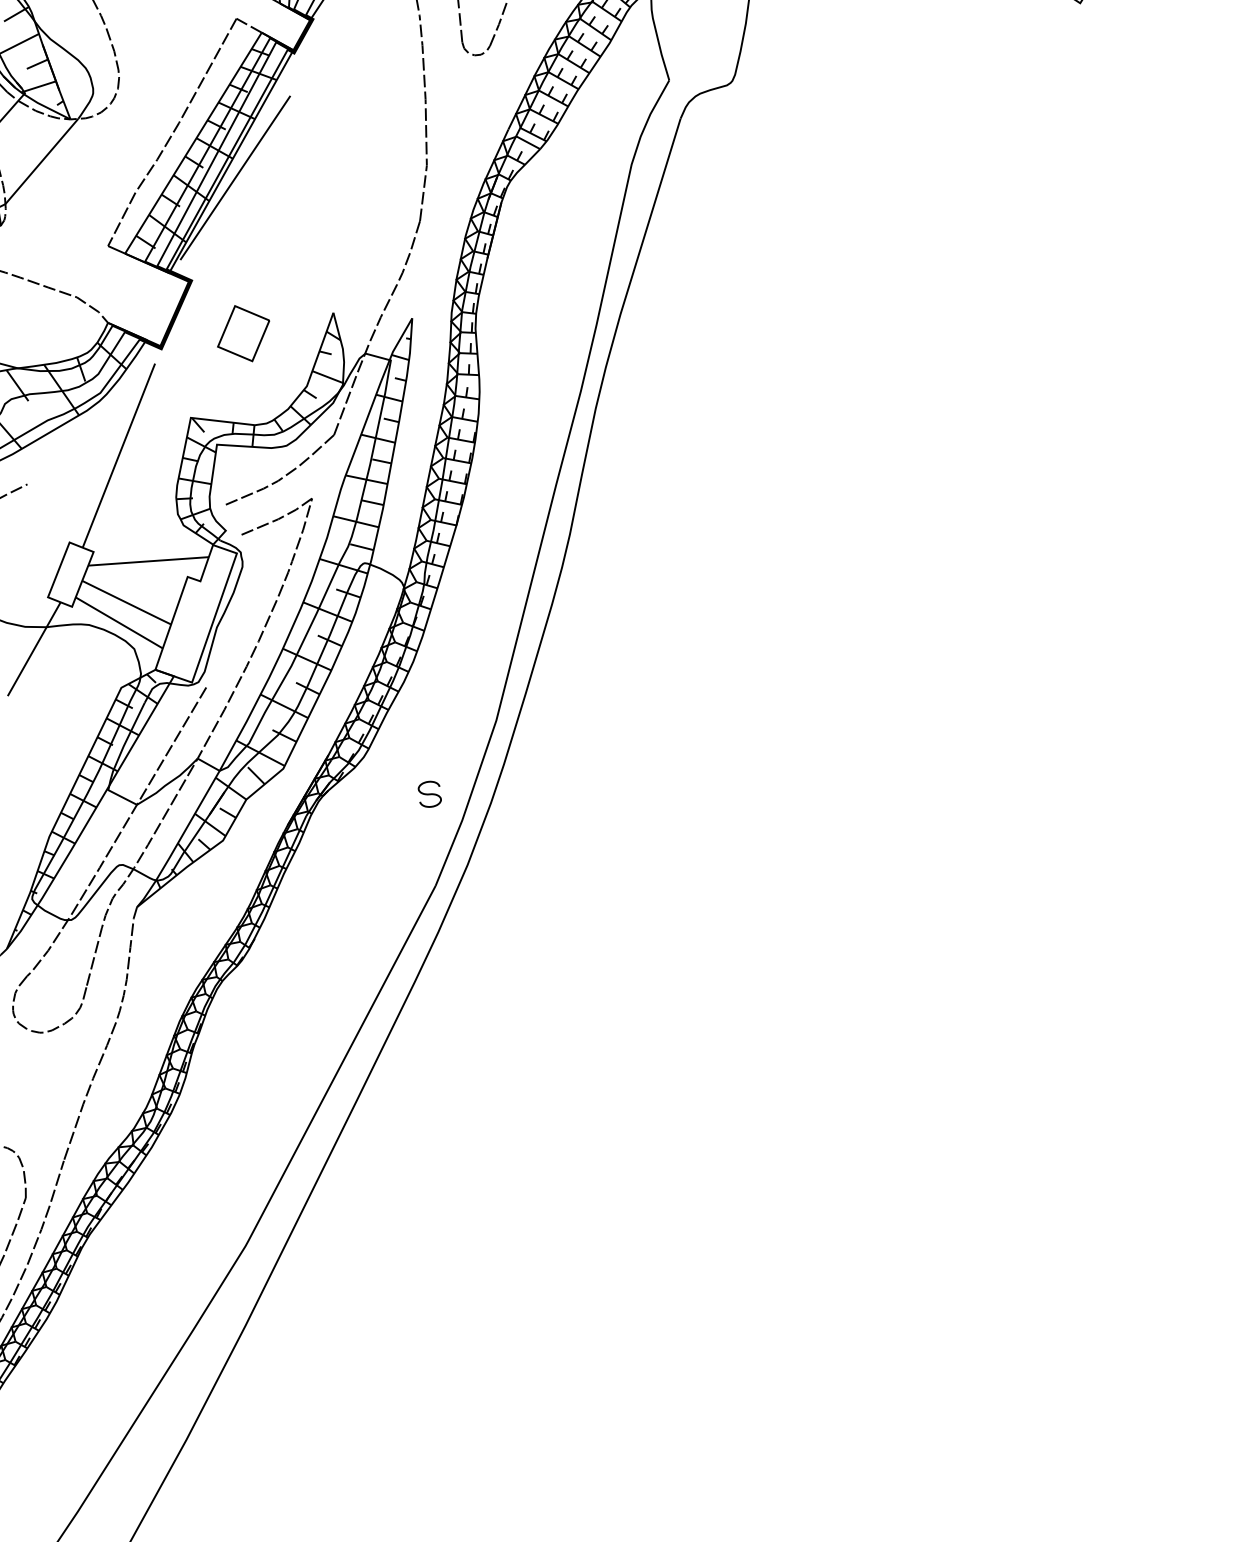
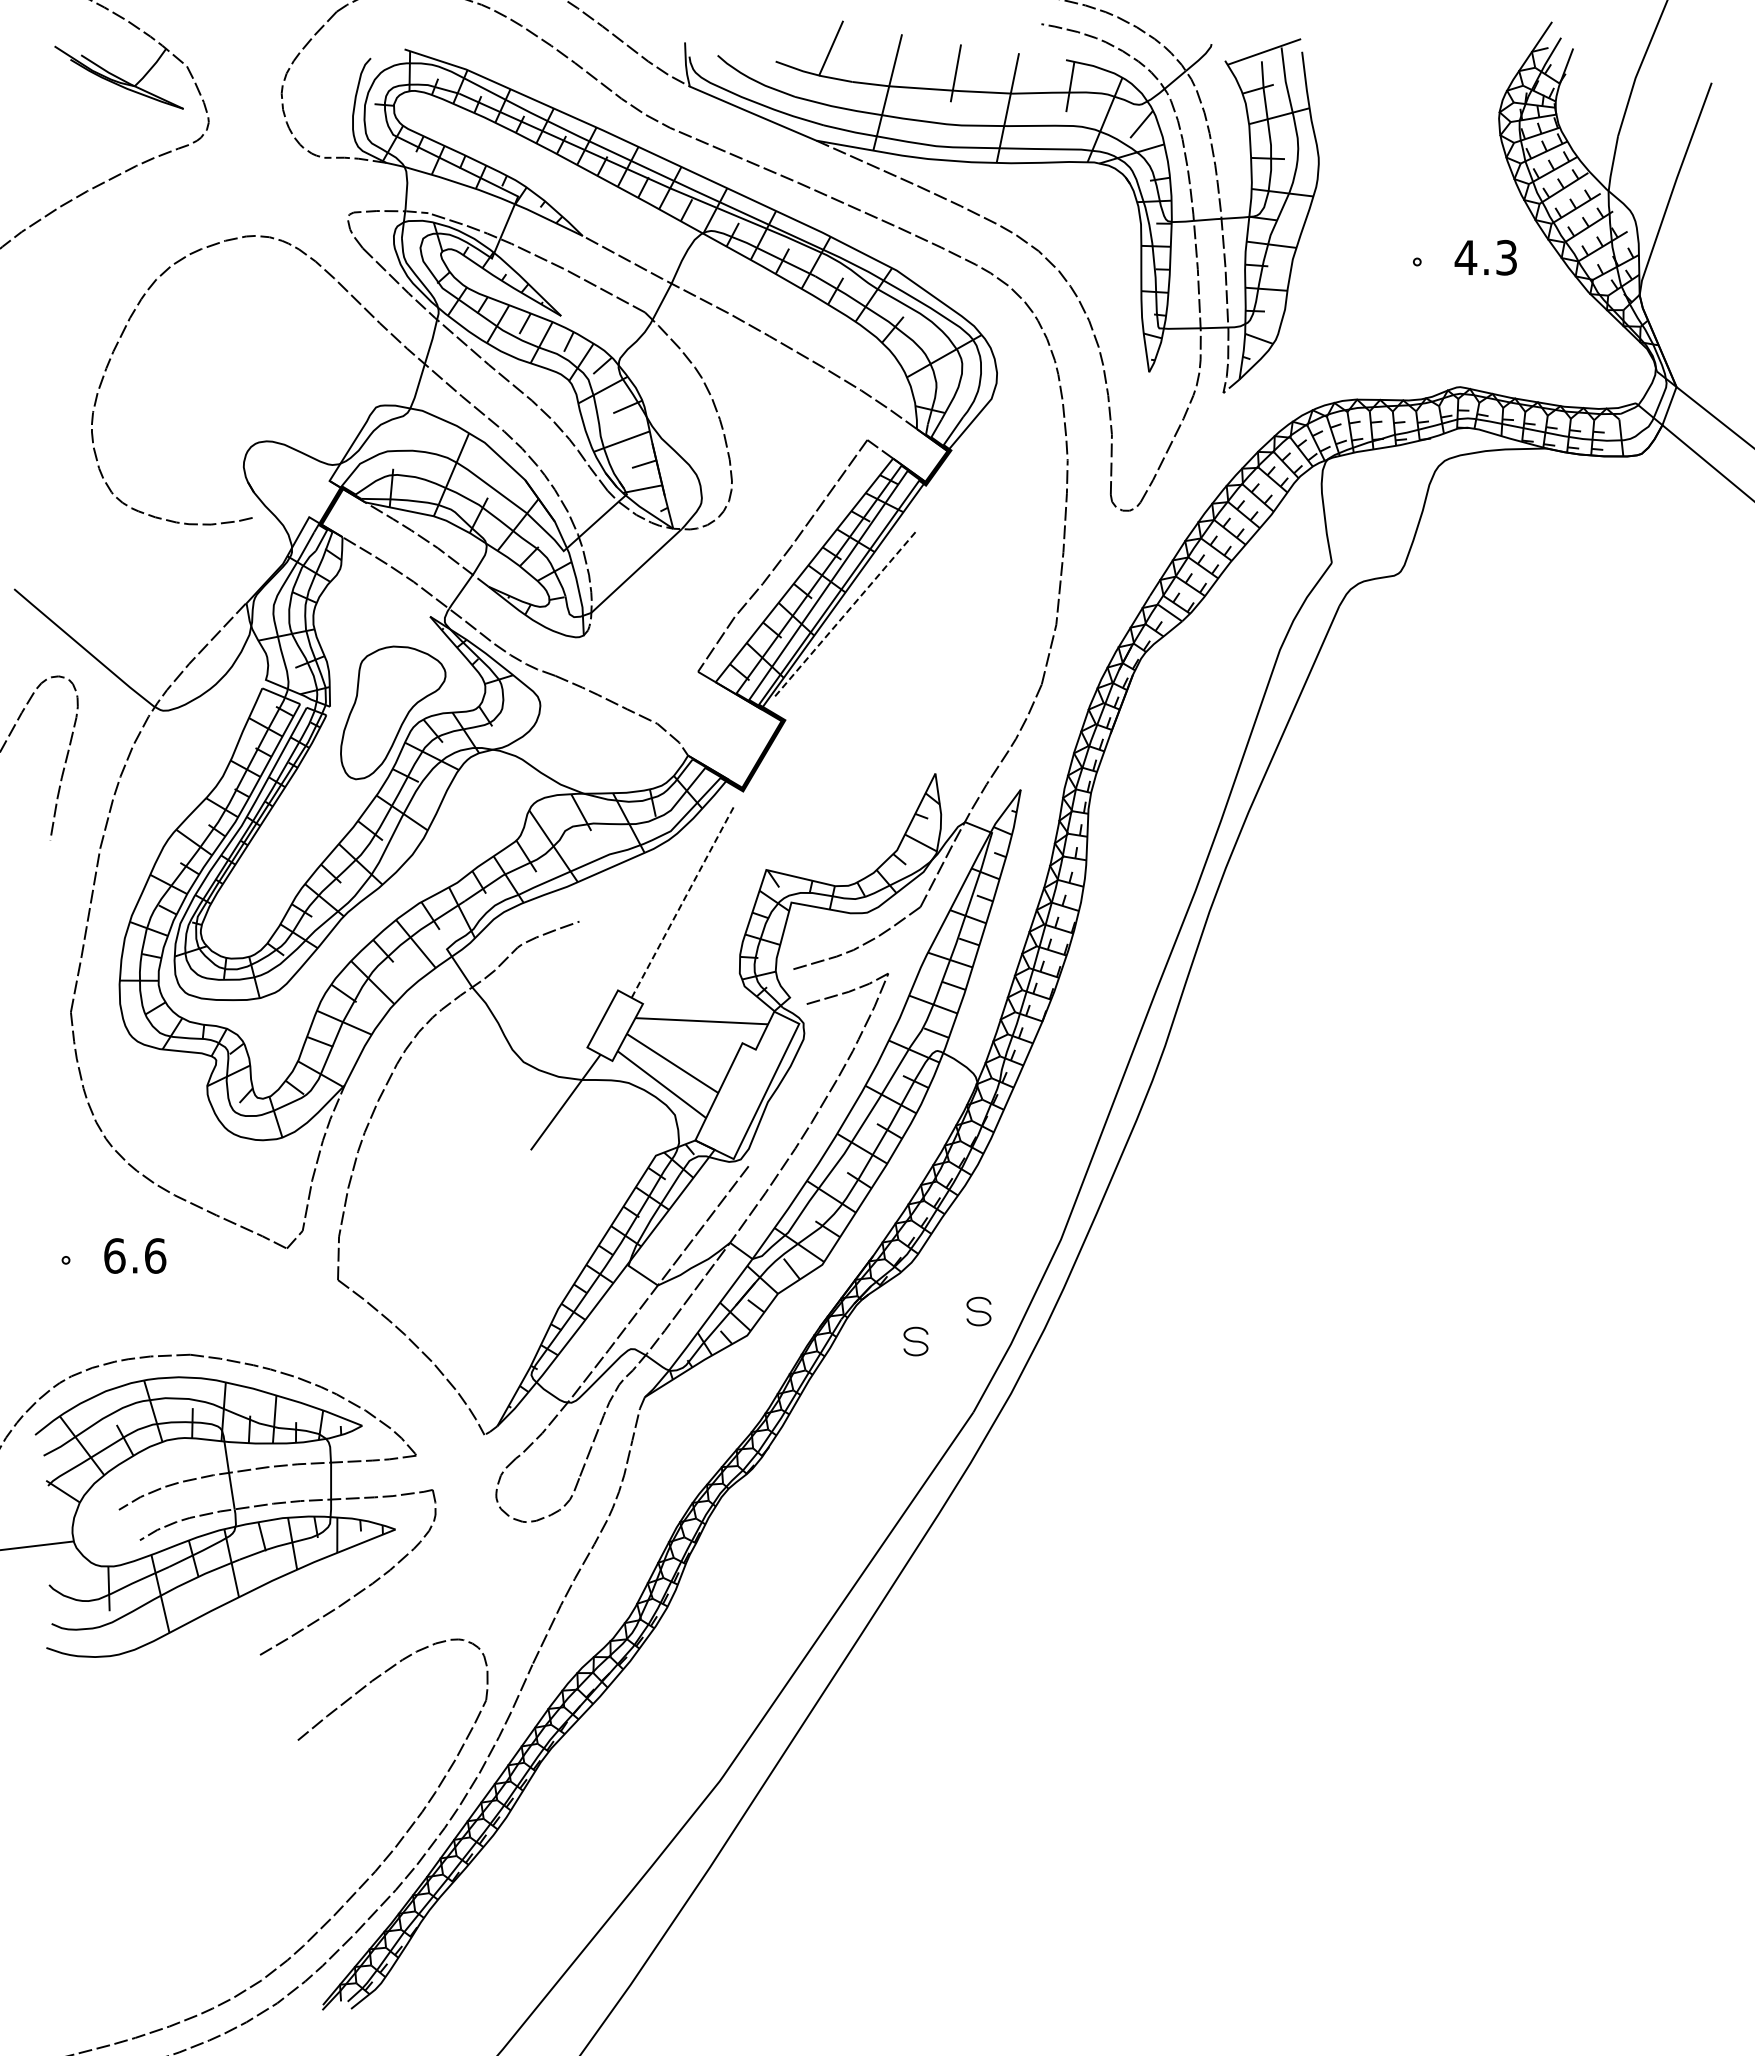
line: (235, 177) -> (845, 613), solid -> dashed
part: (243, 333) -> (834, 784), removed
line: (119, 455) -> (683, 901), solid -> dashed
part: (375, 828) -> (915, 1341), added

